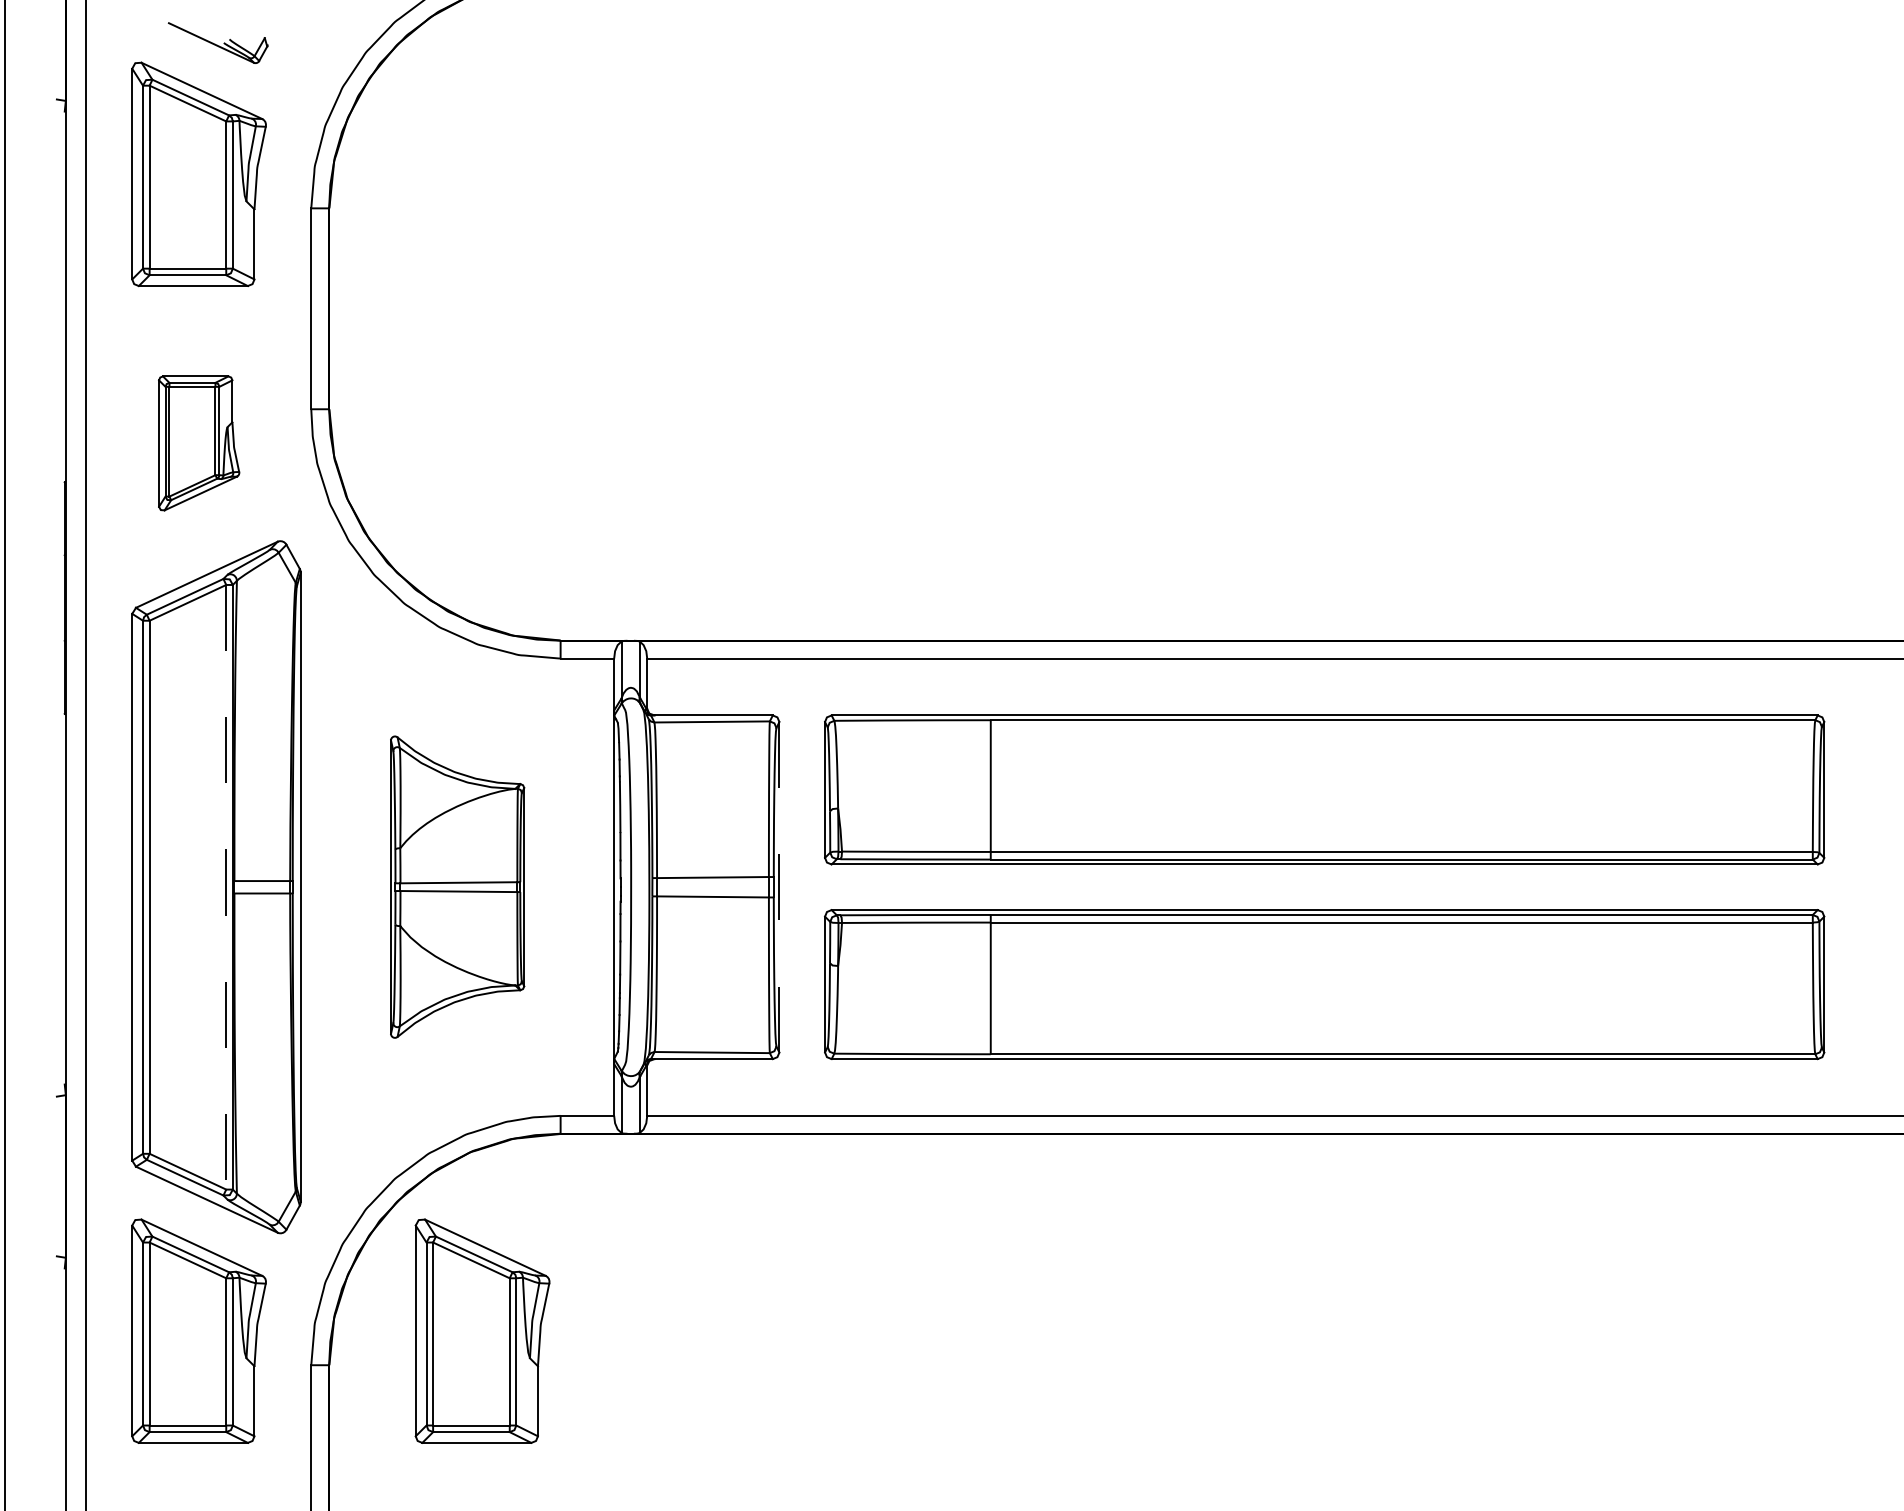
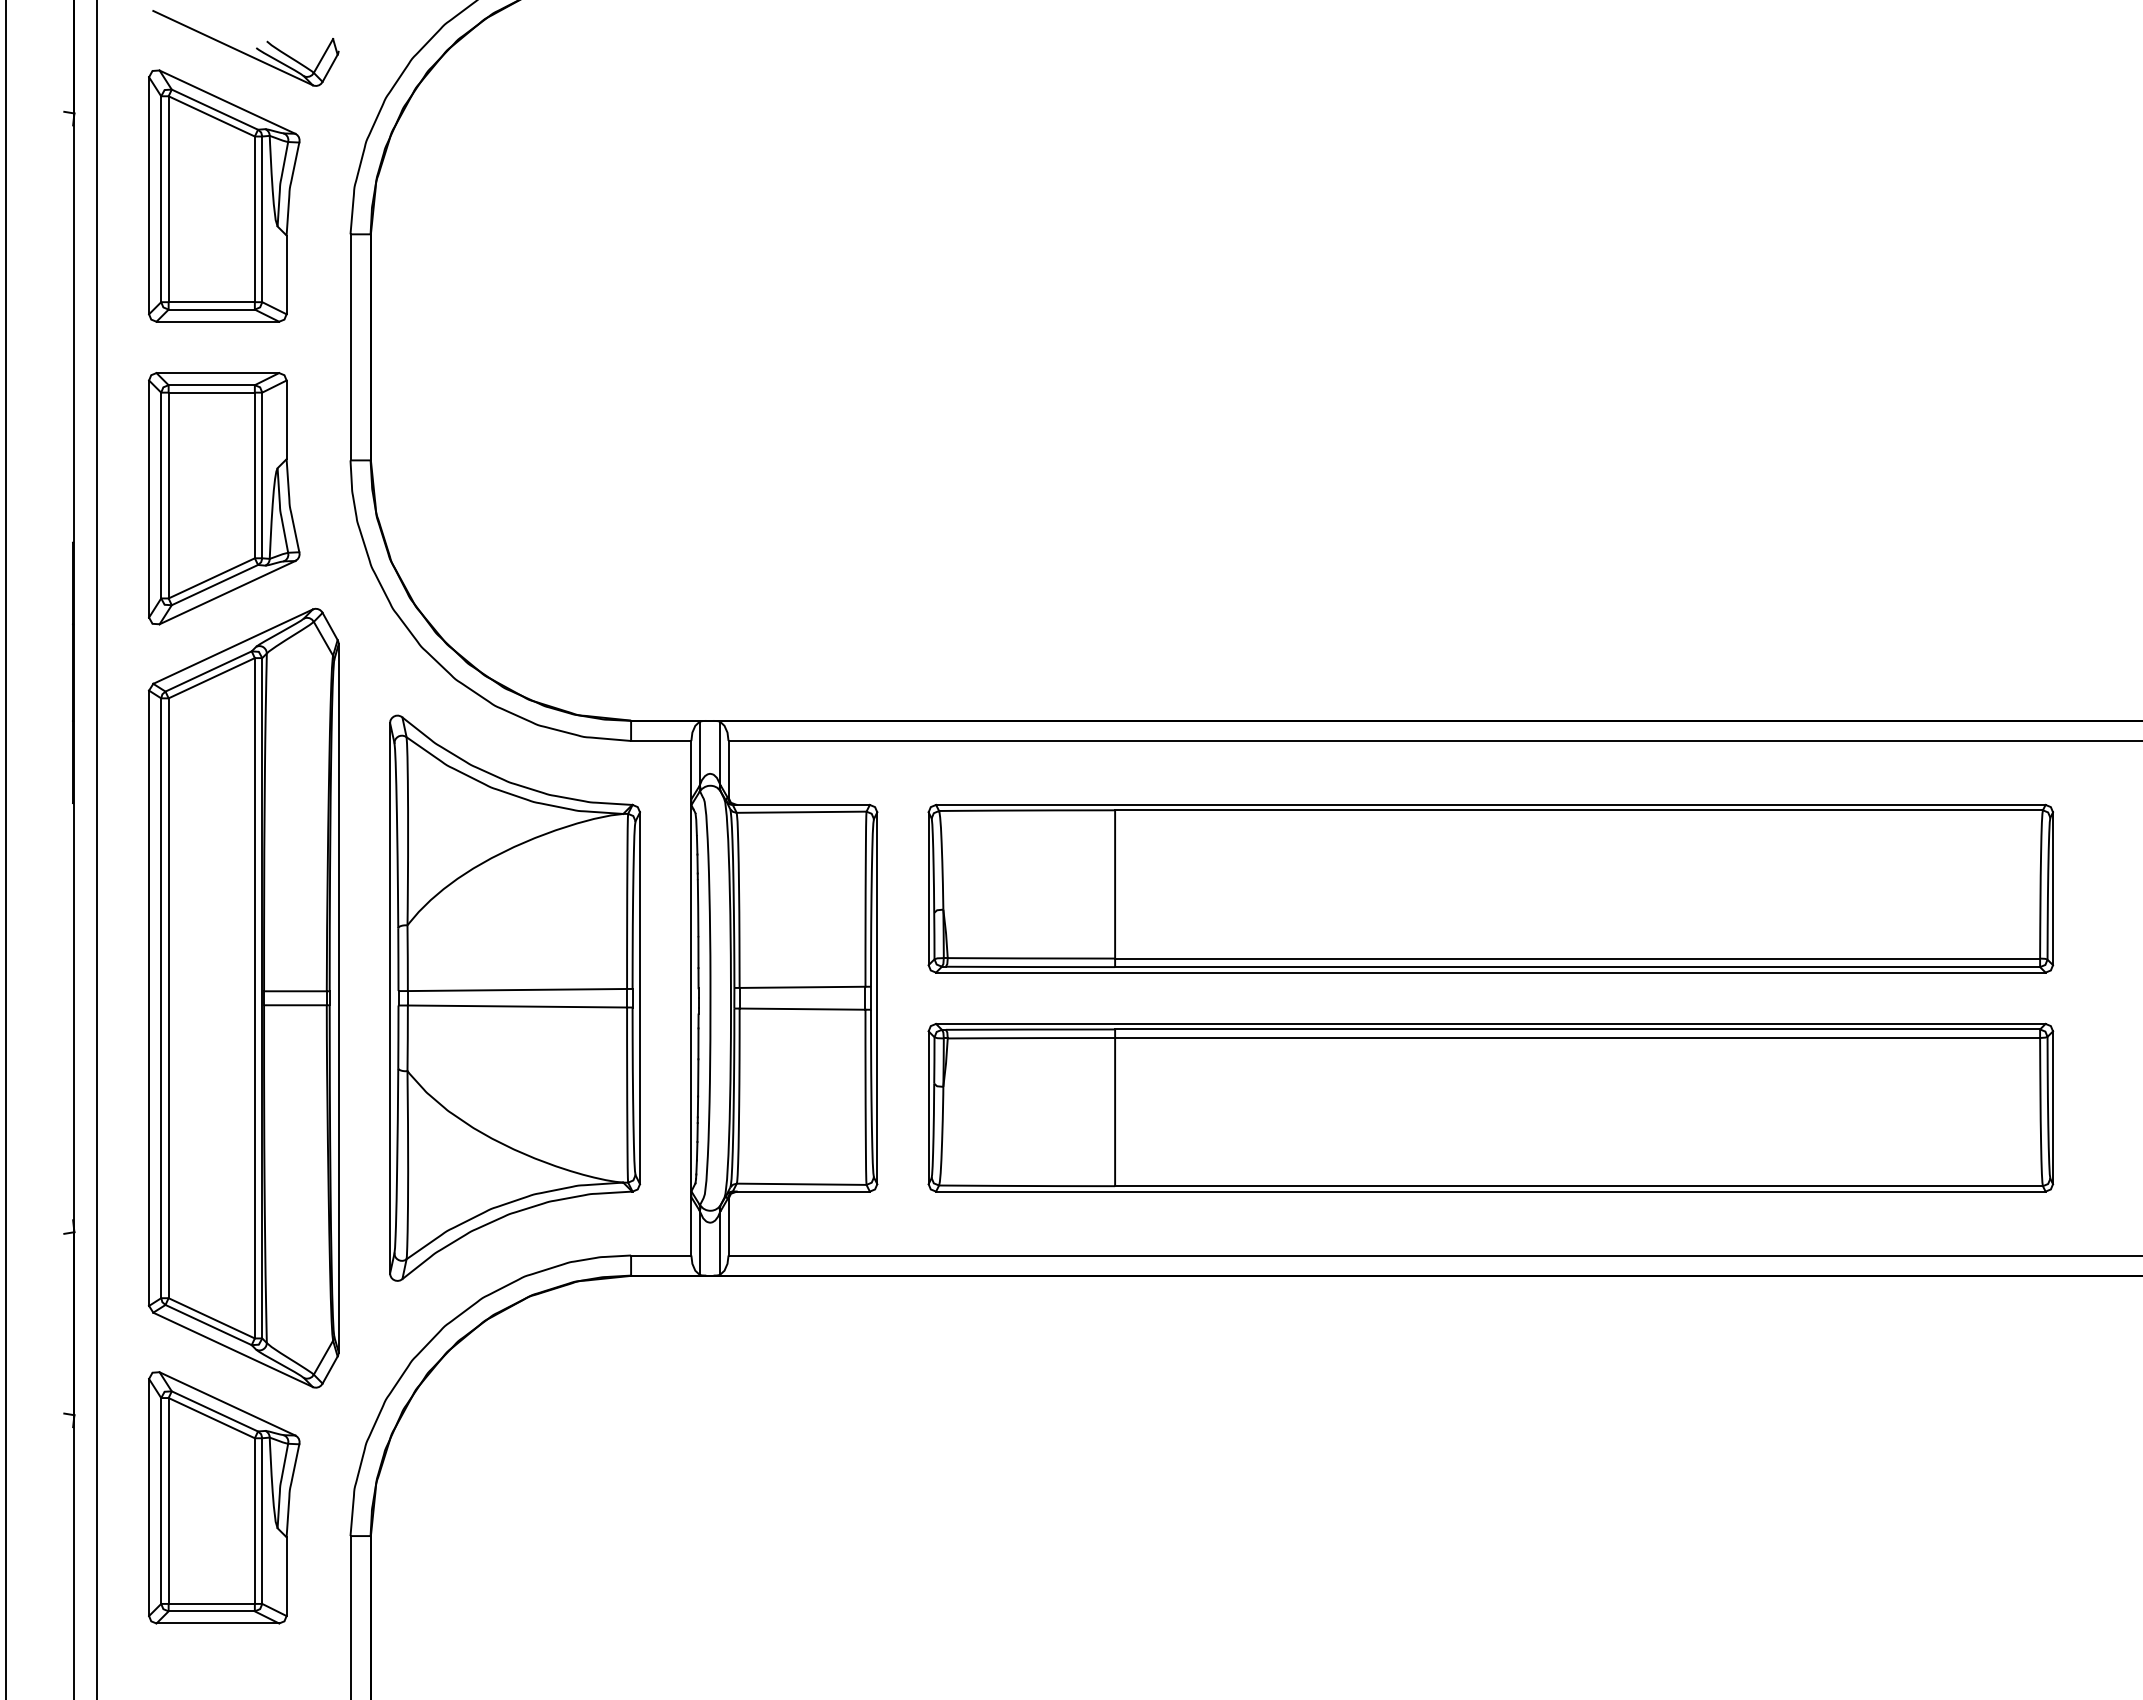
part: (217, 43) -> (245, 48), size x1.67
part: (199, 443) -> (224, 498), size x1.67
part: (457, 886) -> (515, 997), size x1.67
line: (225, 887) -> (254, 998), dashed -> solid
line: (779, 887) -> (877, 998), dashed -> solid
part: (482, 1330) -> (543, 1497), removed

